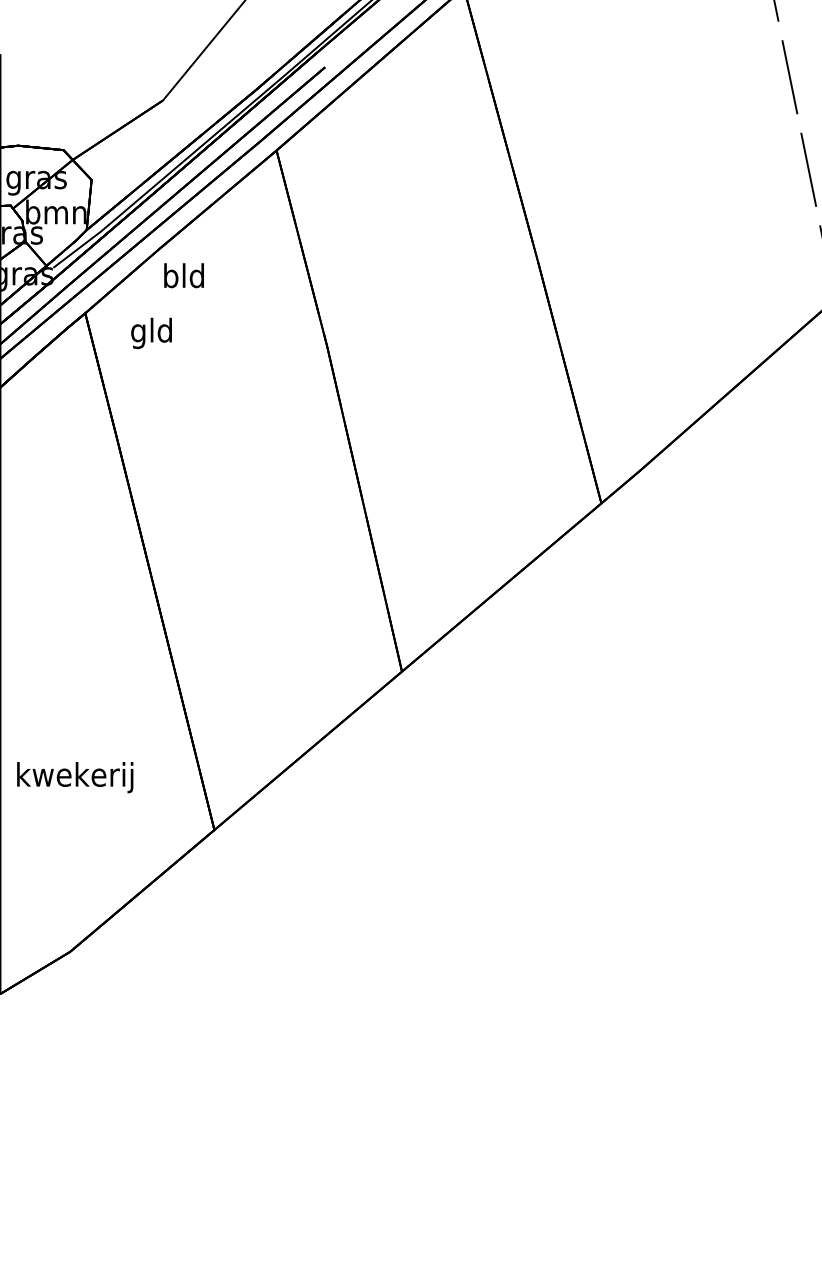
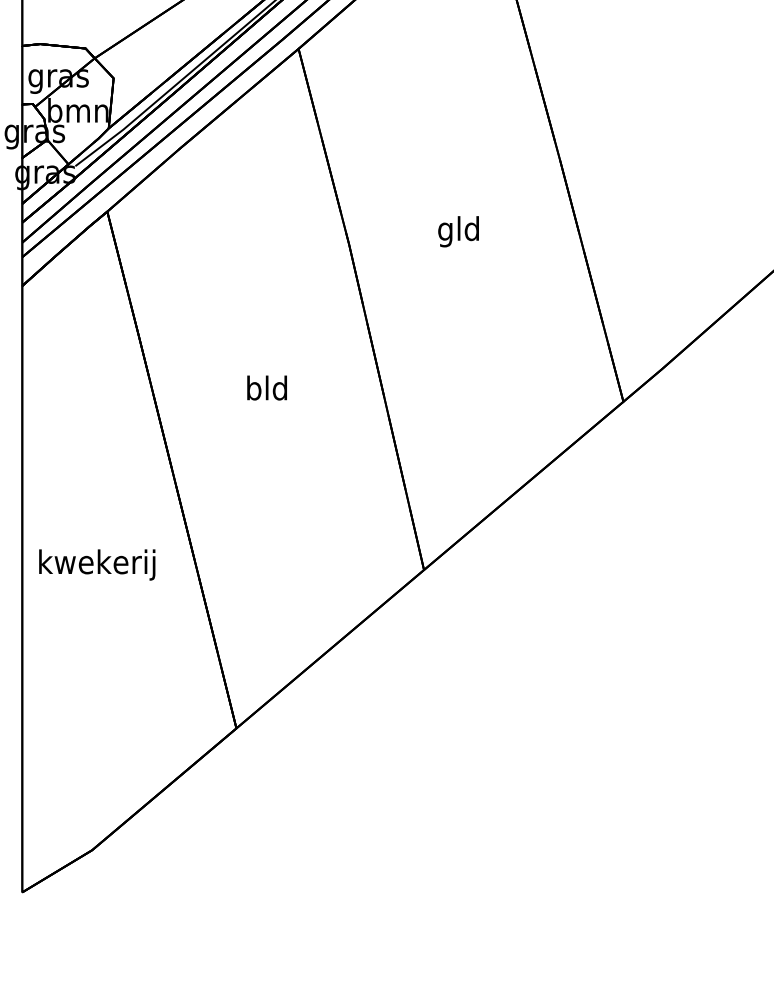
text: (183, 275) -> (266, 387), moved
text: (151, 332) -> (458, 230), moved
text: (75, 777) -> (97, 564), moved

